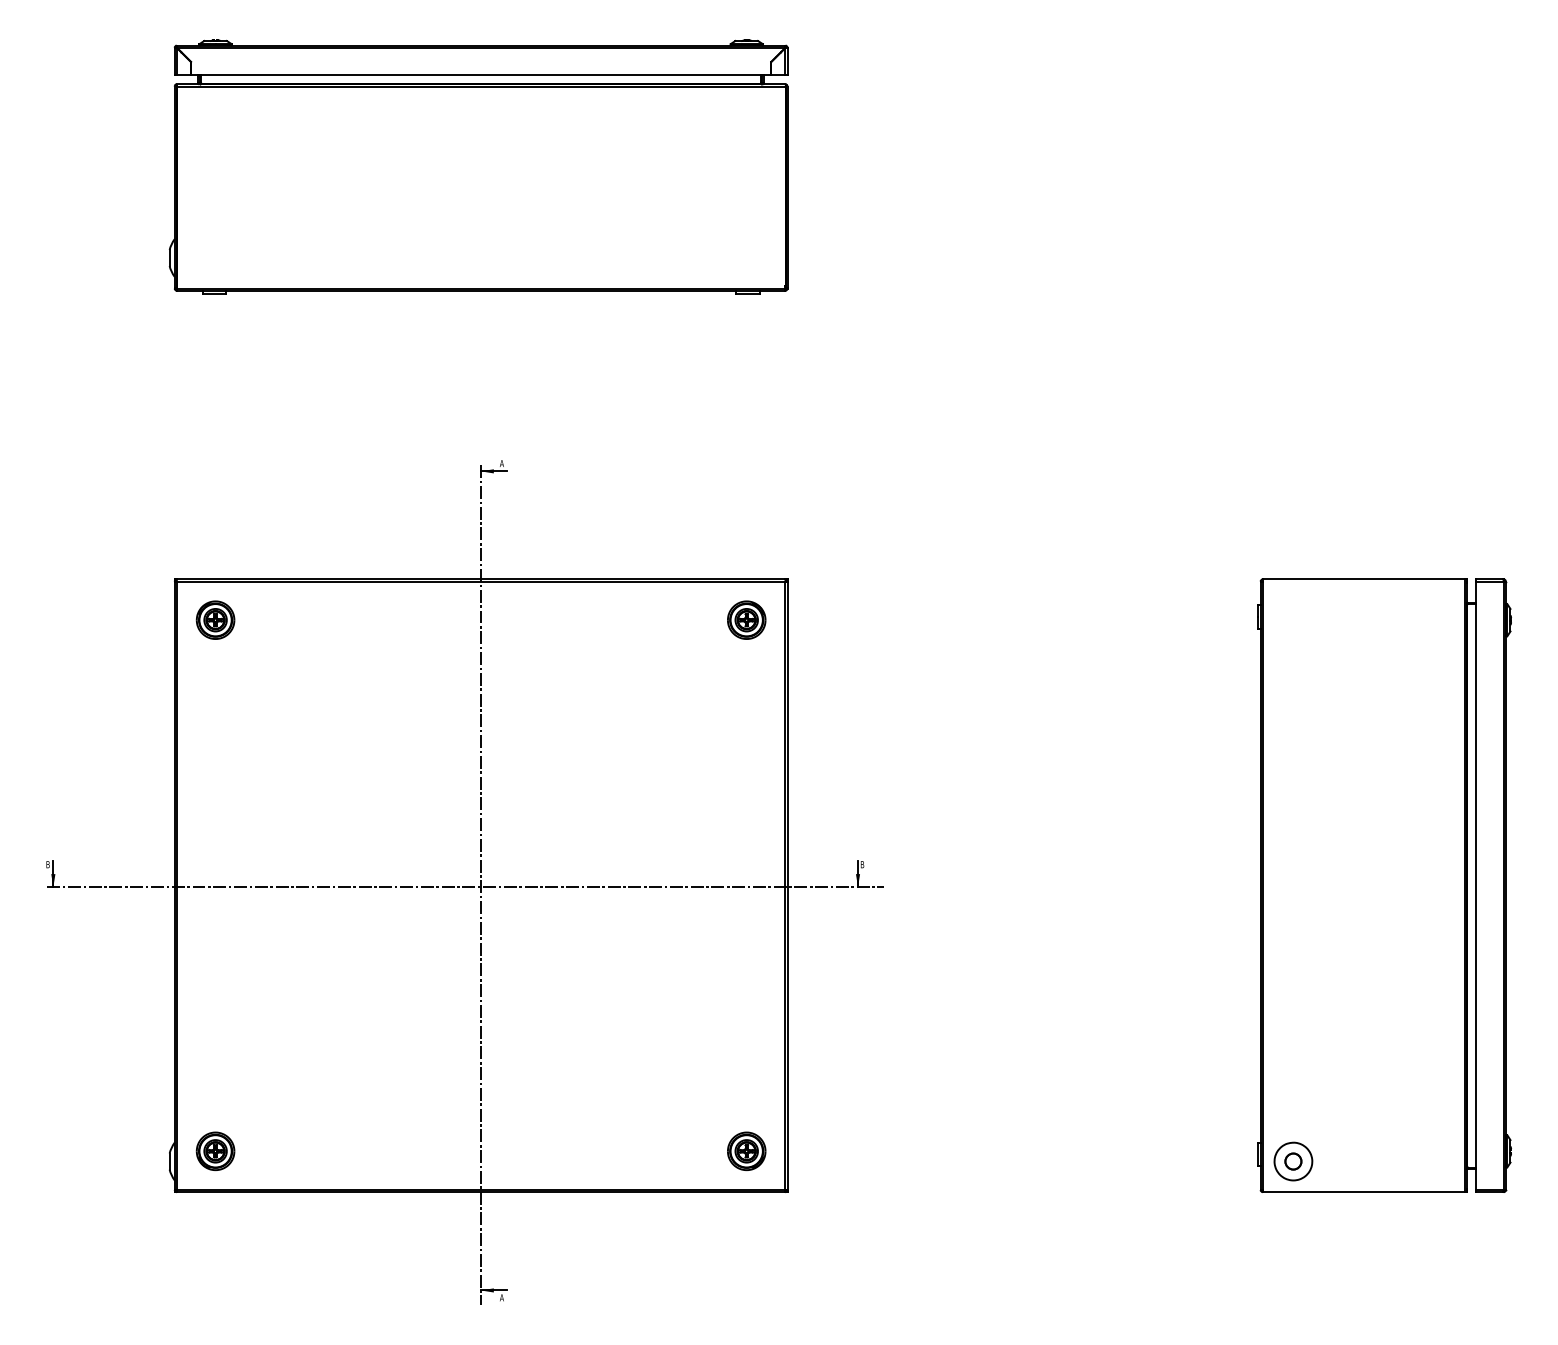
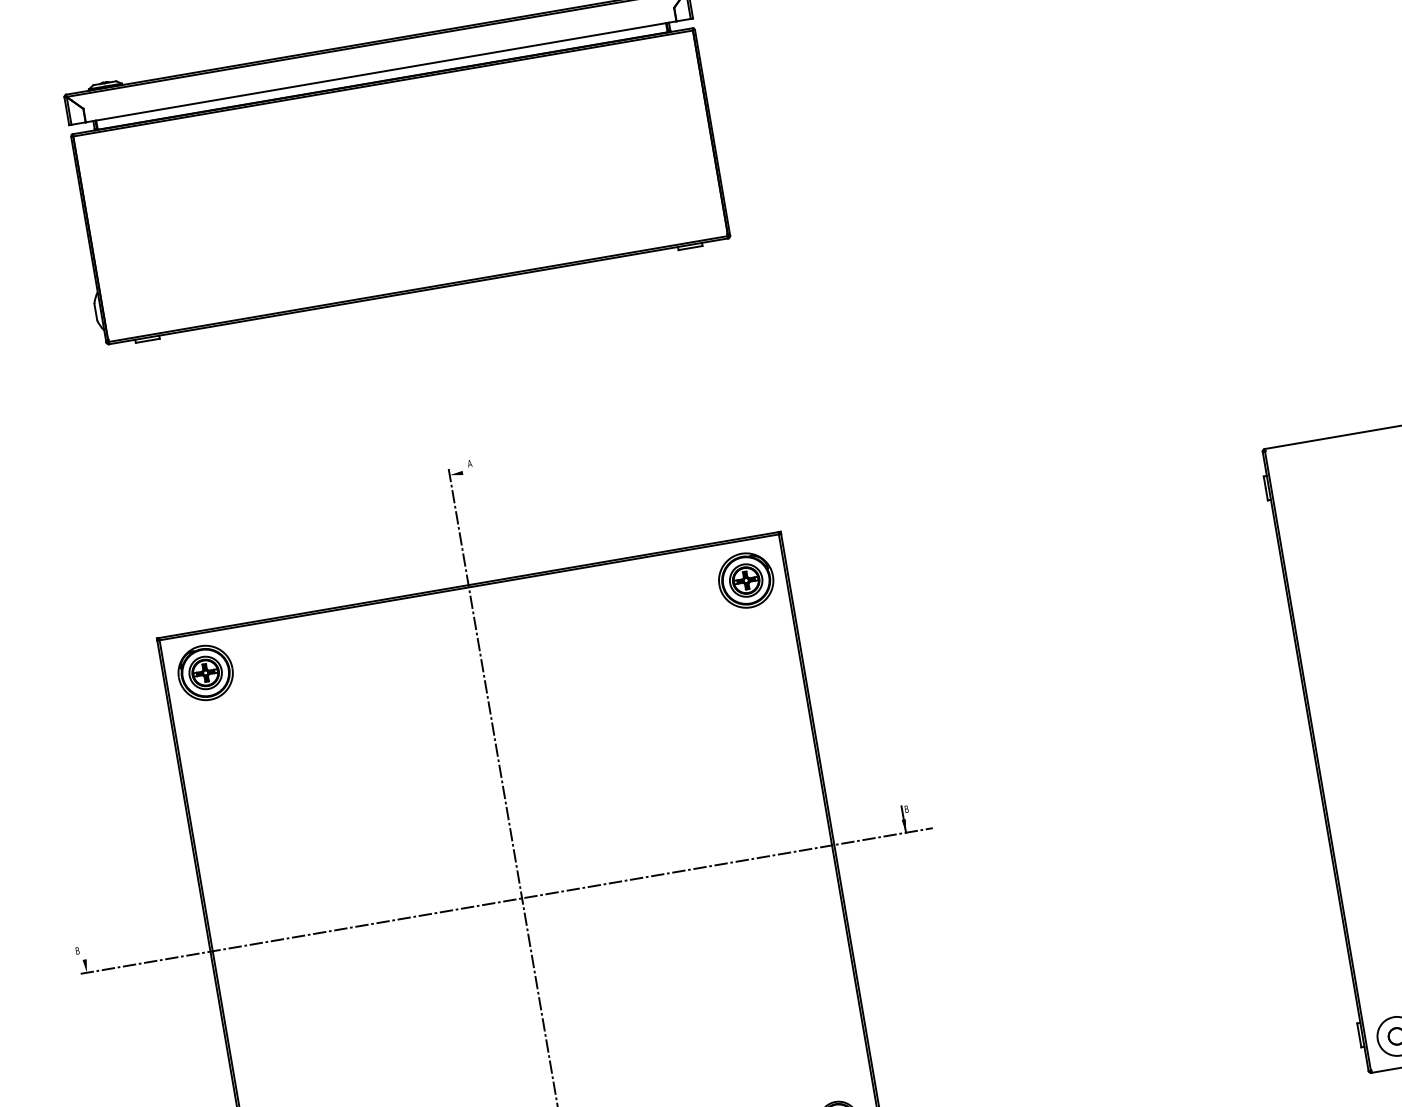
line: (493, 471) -> (462, 473), removed
part: (215, 619) -> (205, 672), size x1.4
part: (746, 619) -> (745, 579), size x1.4
line: (53, 874) -> (84, 959), removed

